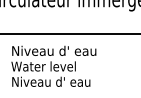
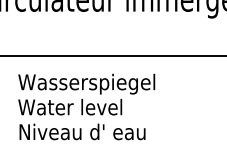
text: (53, 51) -> (86, 83), Niveau d' eau -> Wasserspiegel

